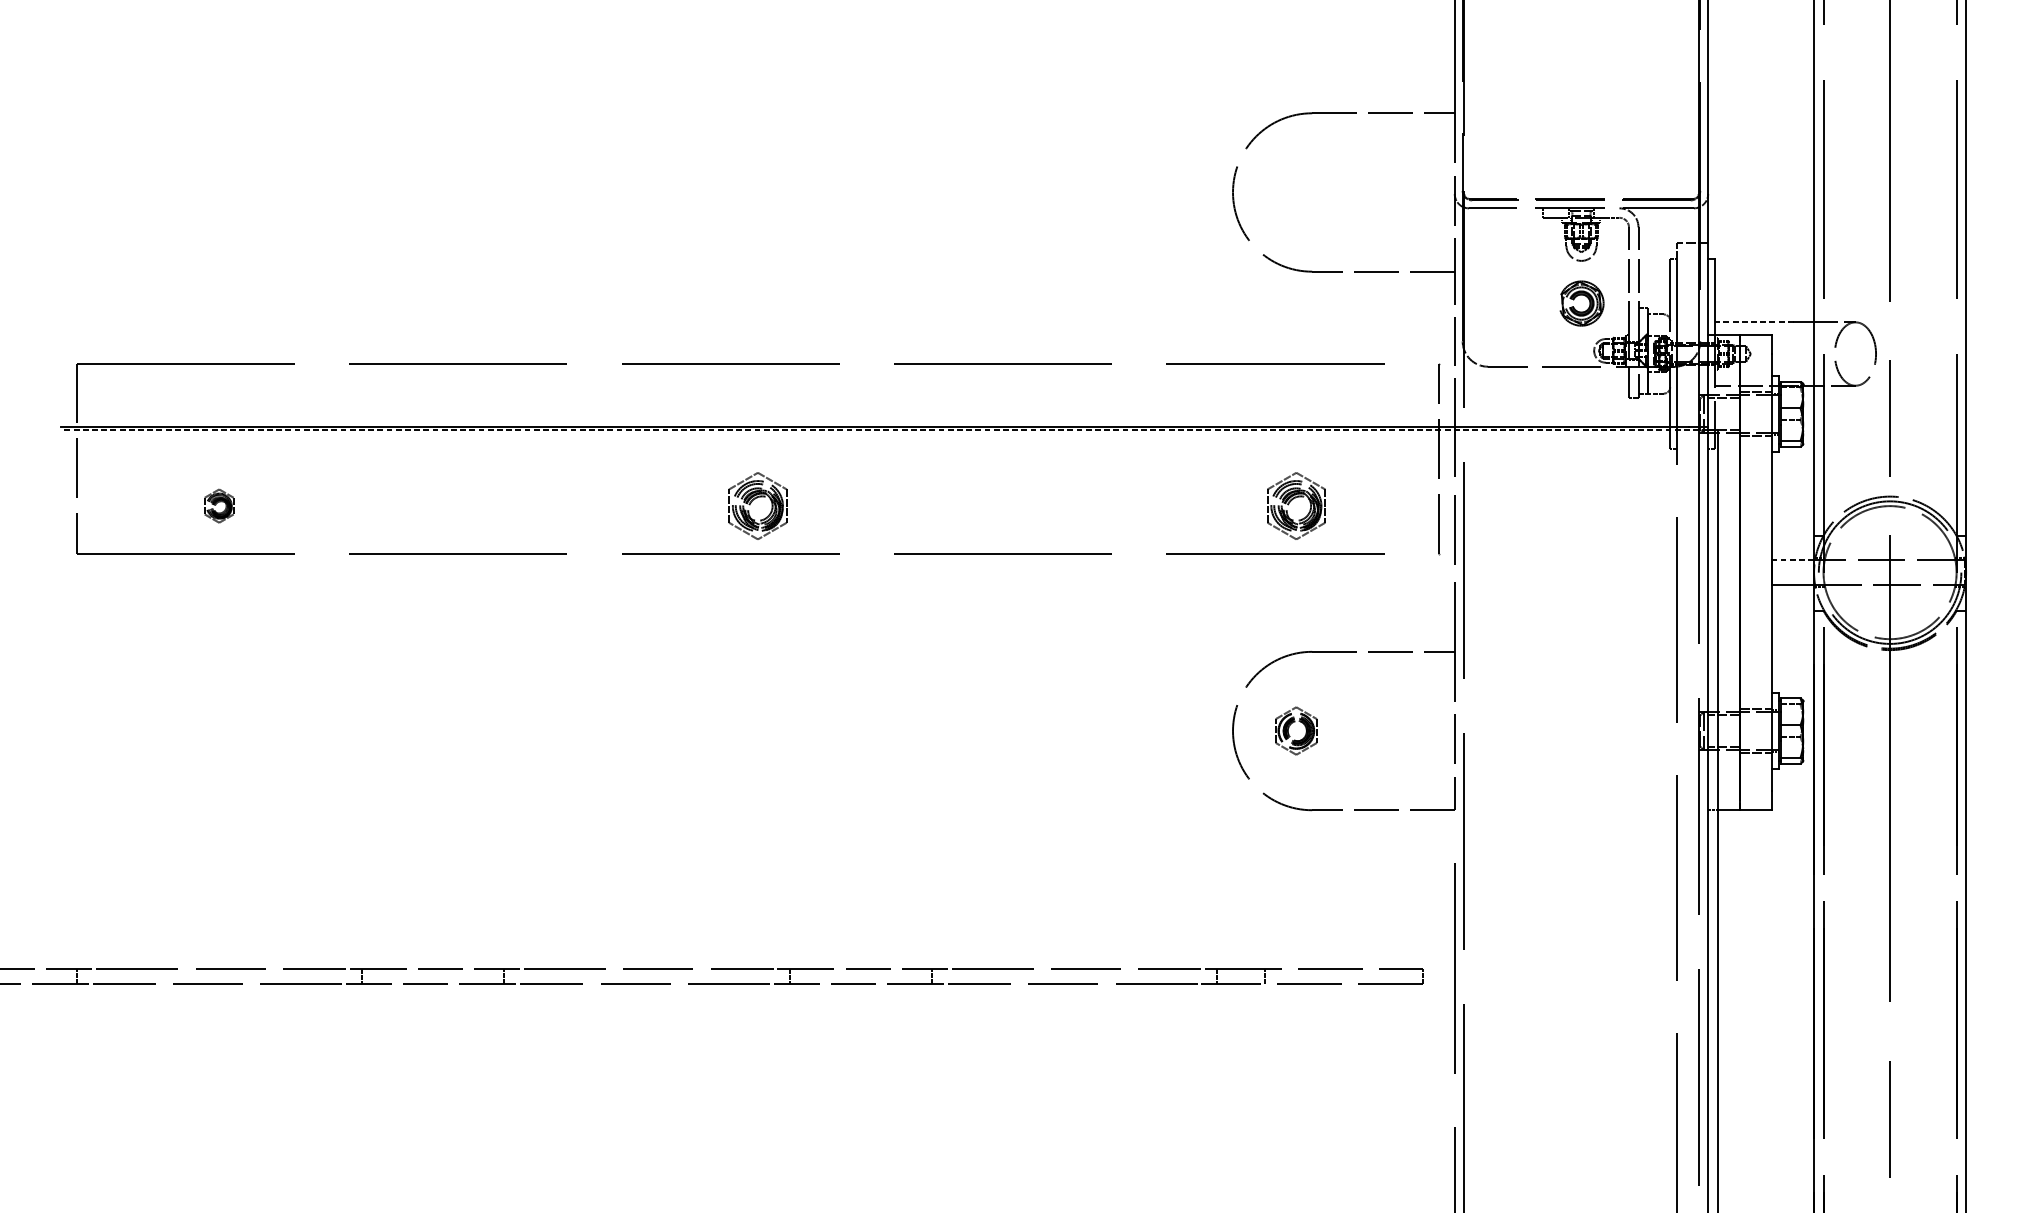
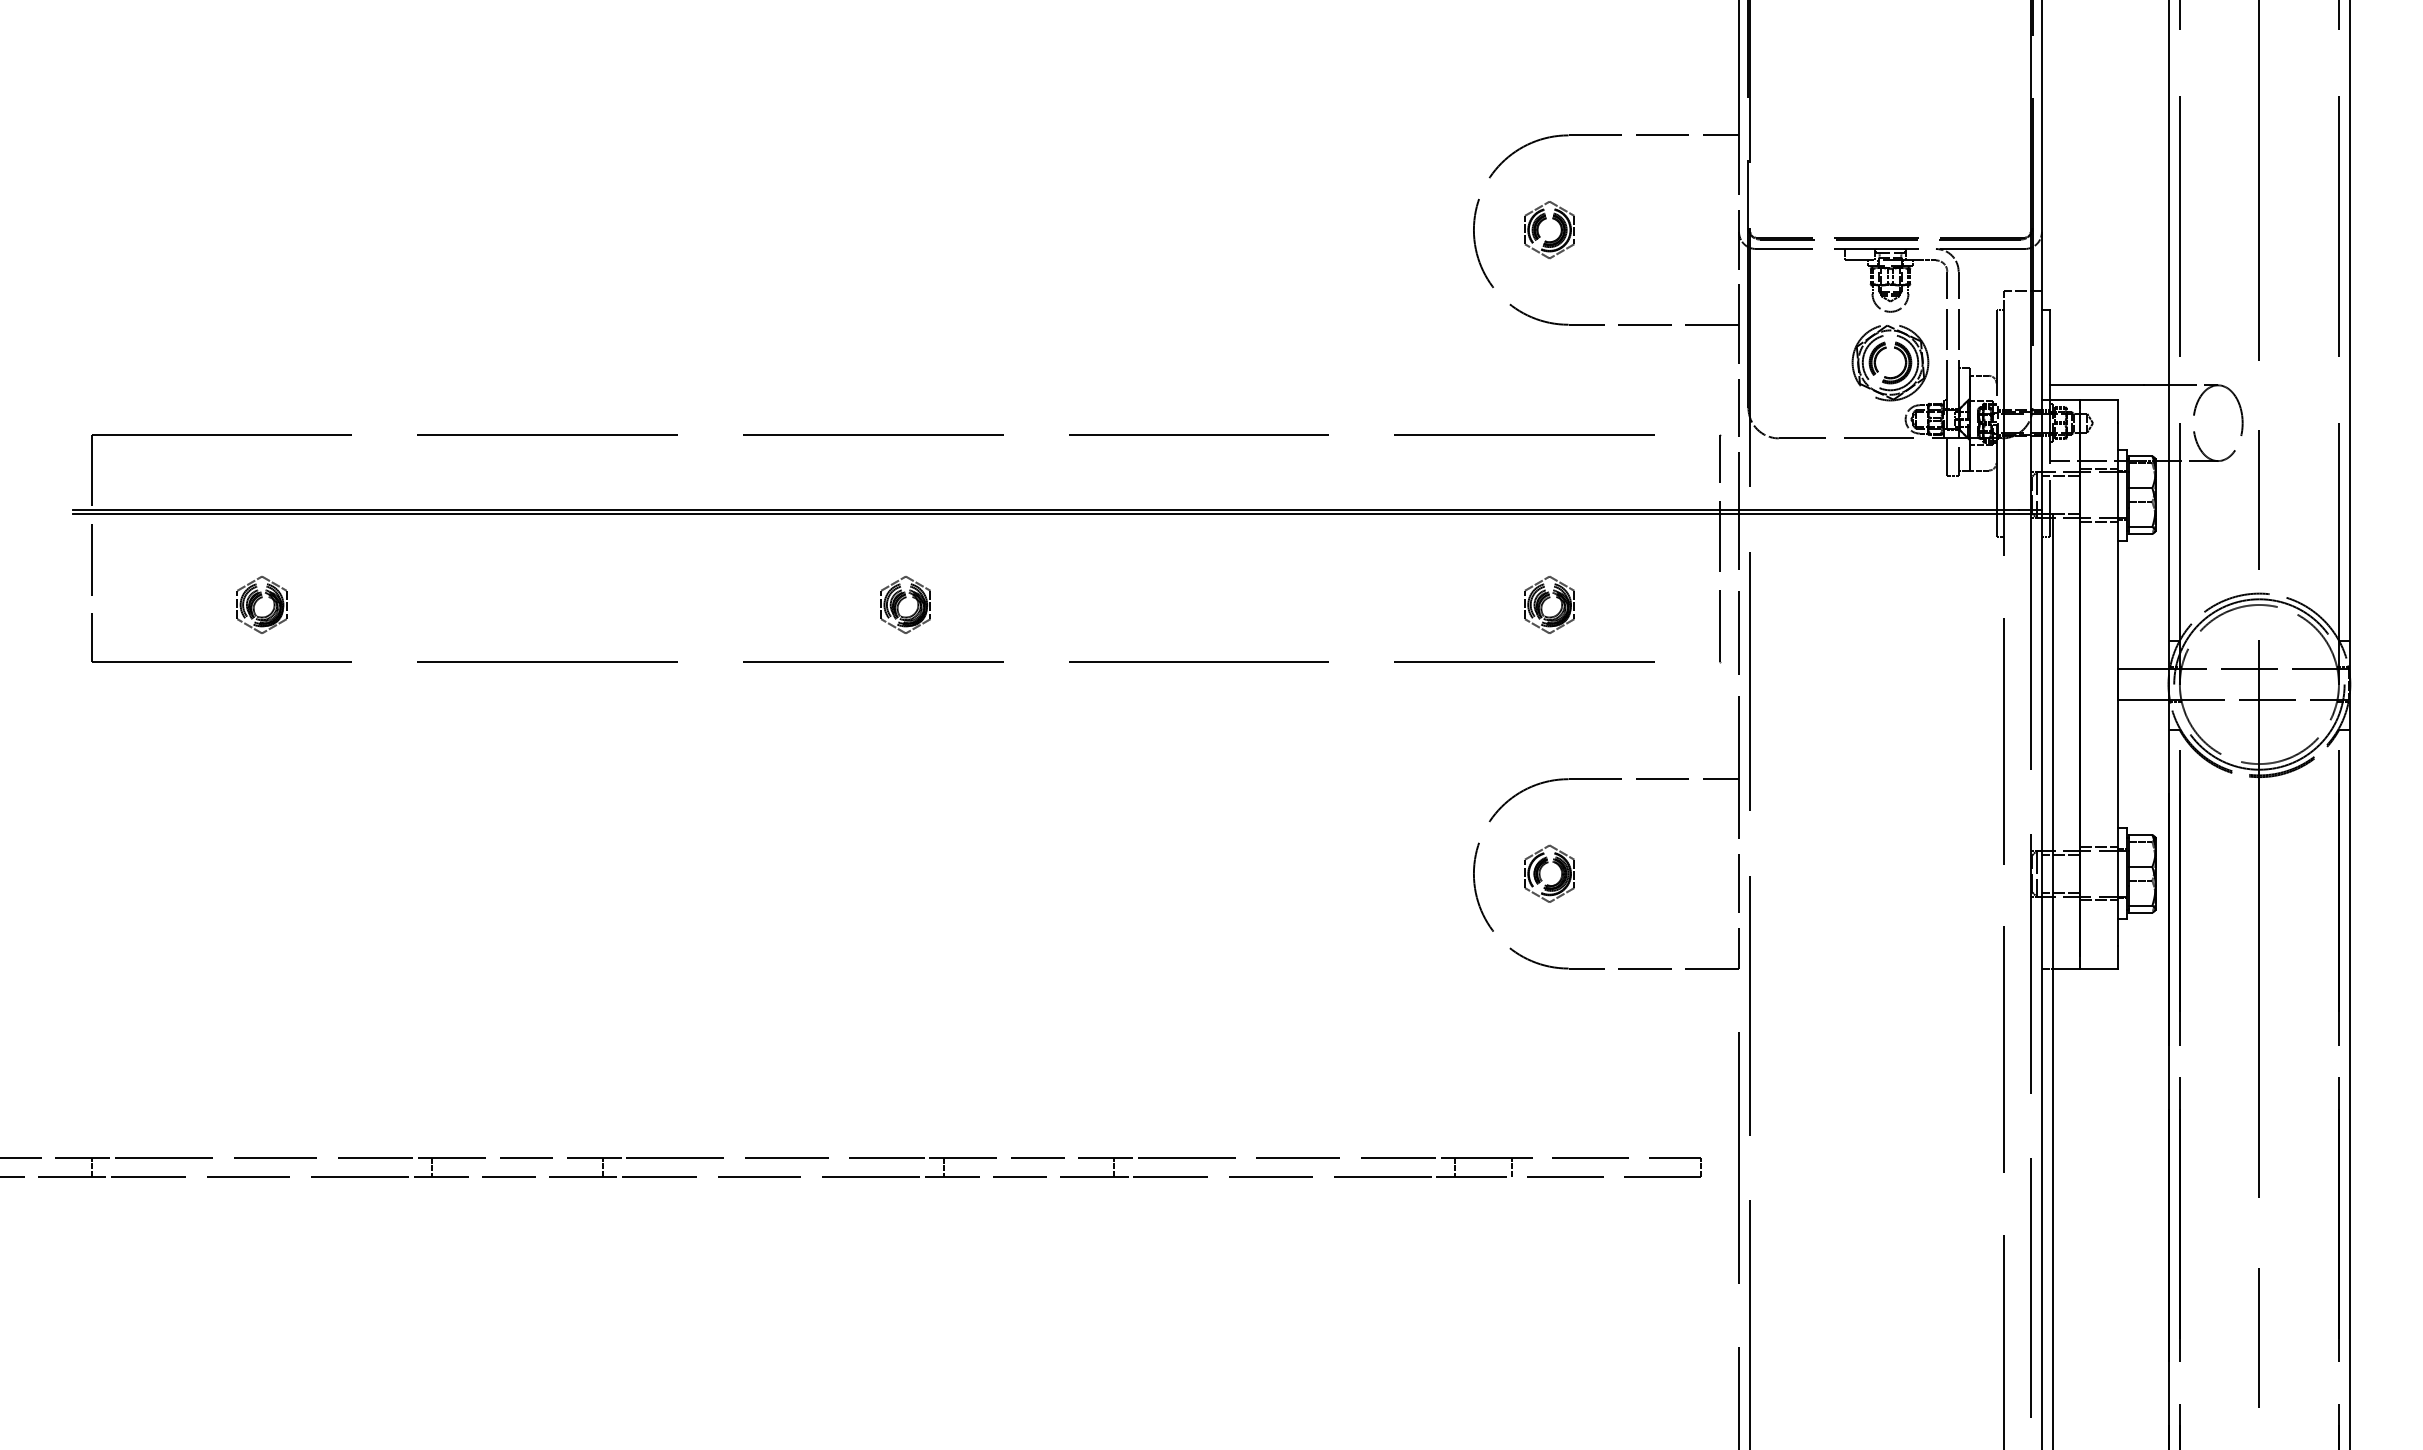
part: (1293, 201) -> (1546, 240), added
part: (1581, 304) -> (1890, 363), size x1.43
line: (1753, 322) -> (2096, 385), dashed -> solid
line: (884, 430) -> (1057, 514), dashed -> solid
part: (218, 505) -> (261, 604), size x1.43
part: (757, 505) -> (905, 604), size x0.71
part: (1296, 505) -> (1549, 604), size x0.71
line: (1792, 560) -> (2142, 669), dashed -> solid

